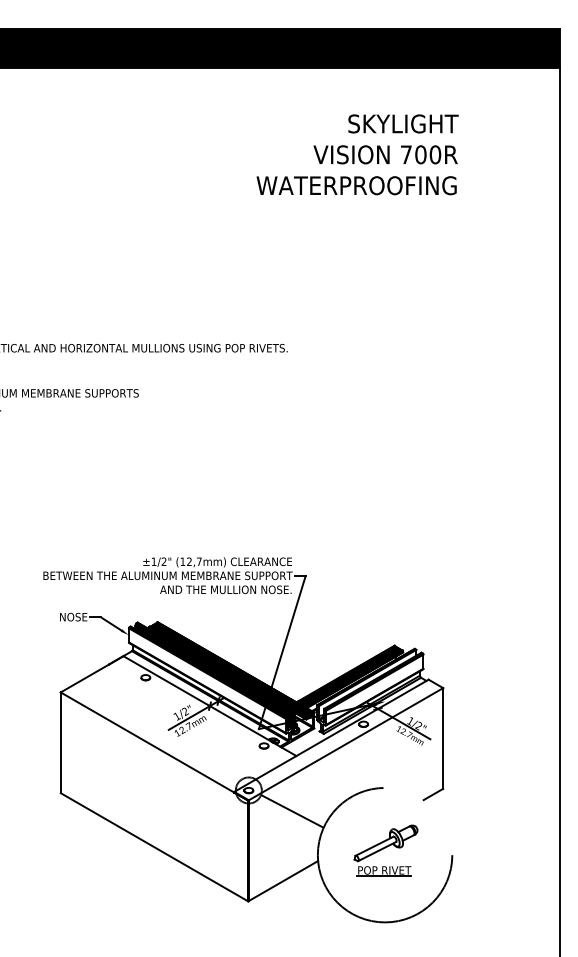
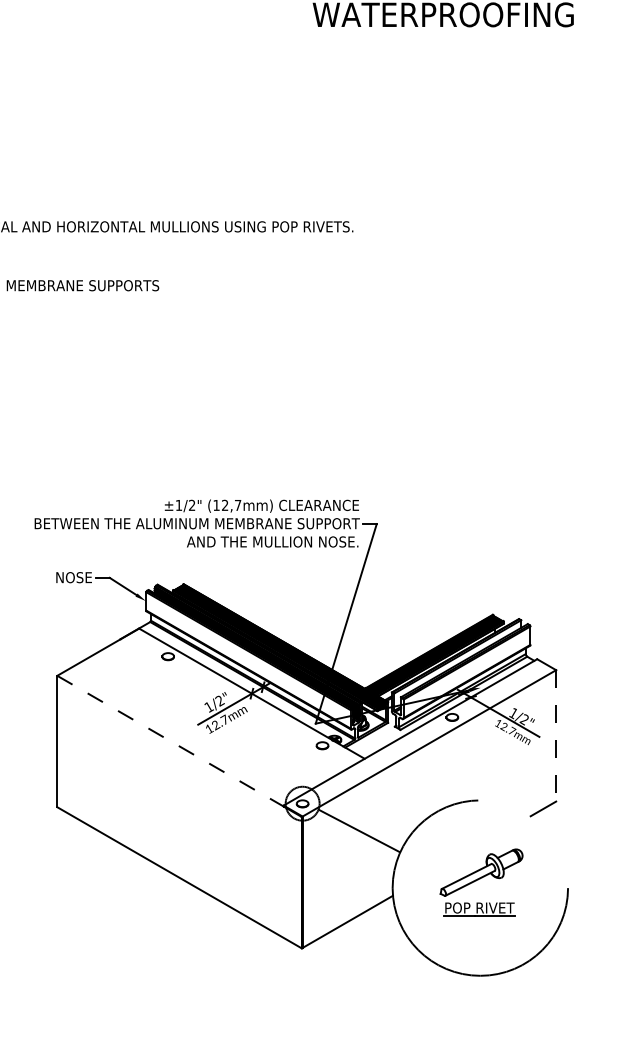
line: (443, 738) -> (556, 735), solid -> dashed
line: (154, 746) -> (179, 746), solid -> dashed

